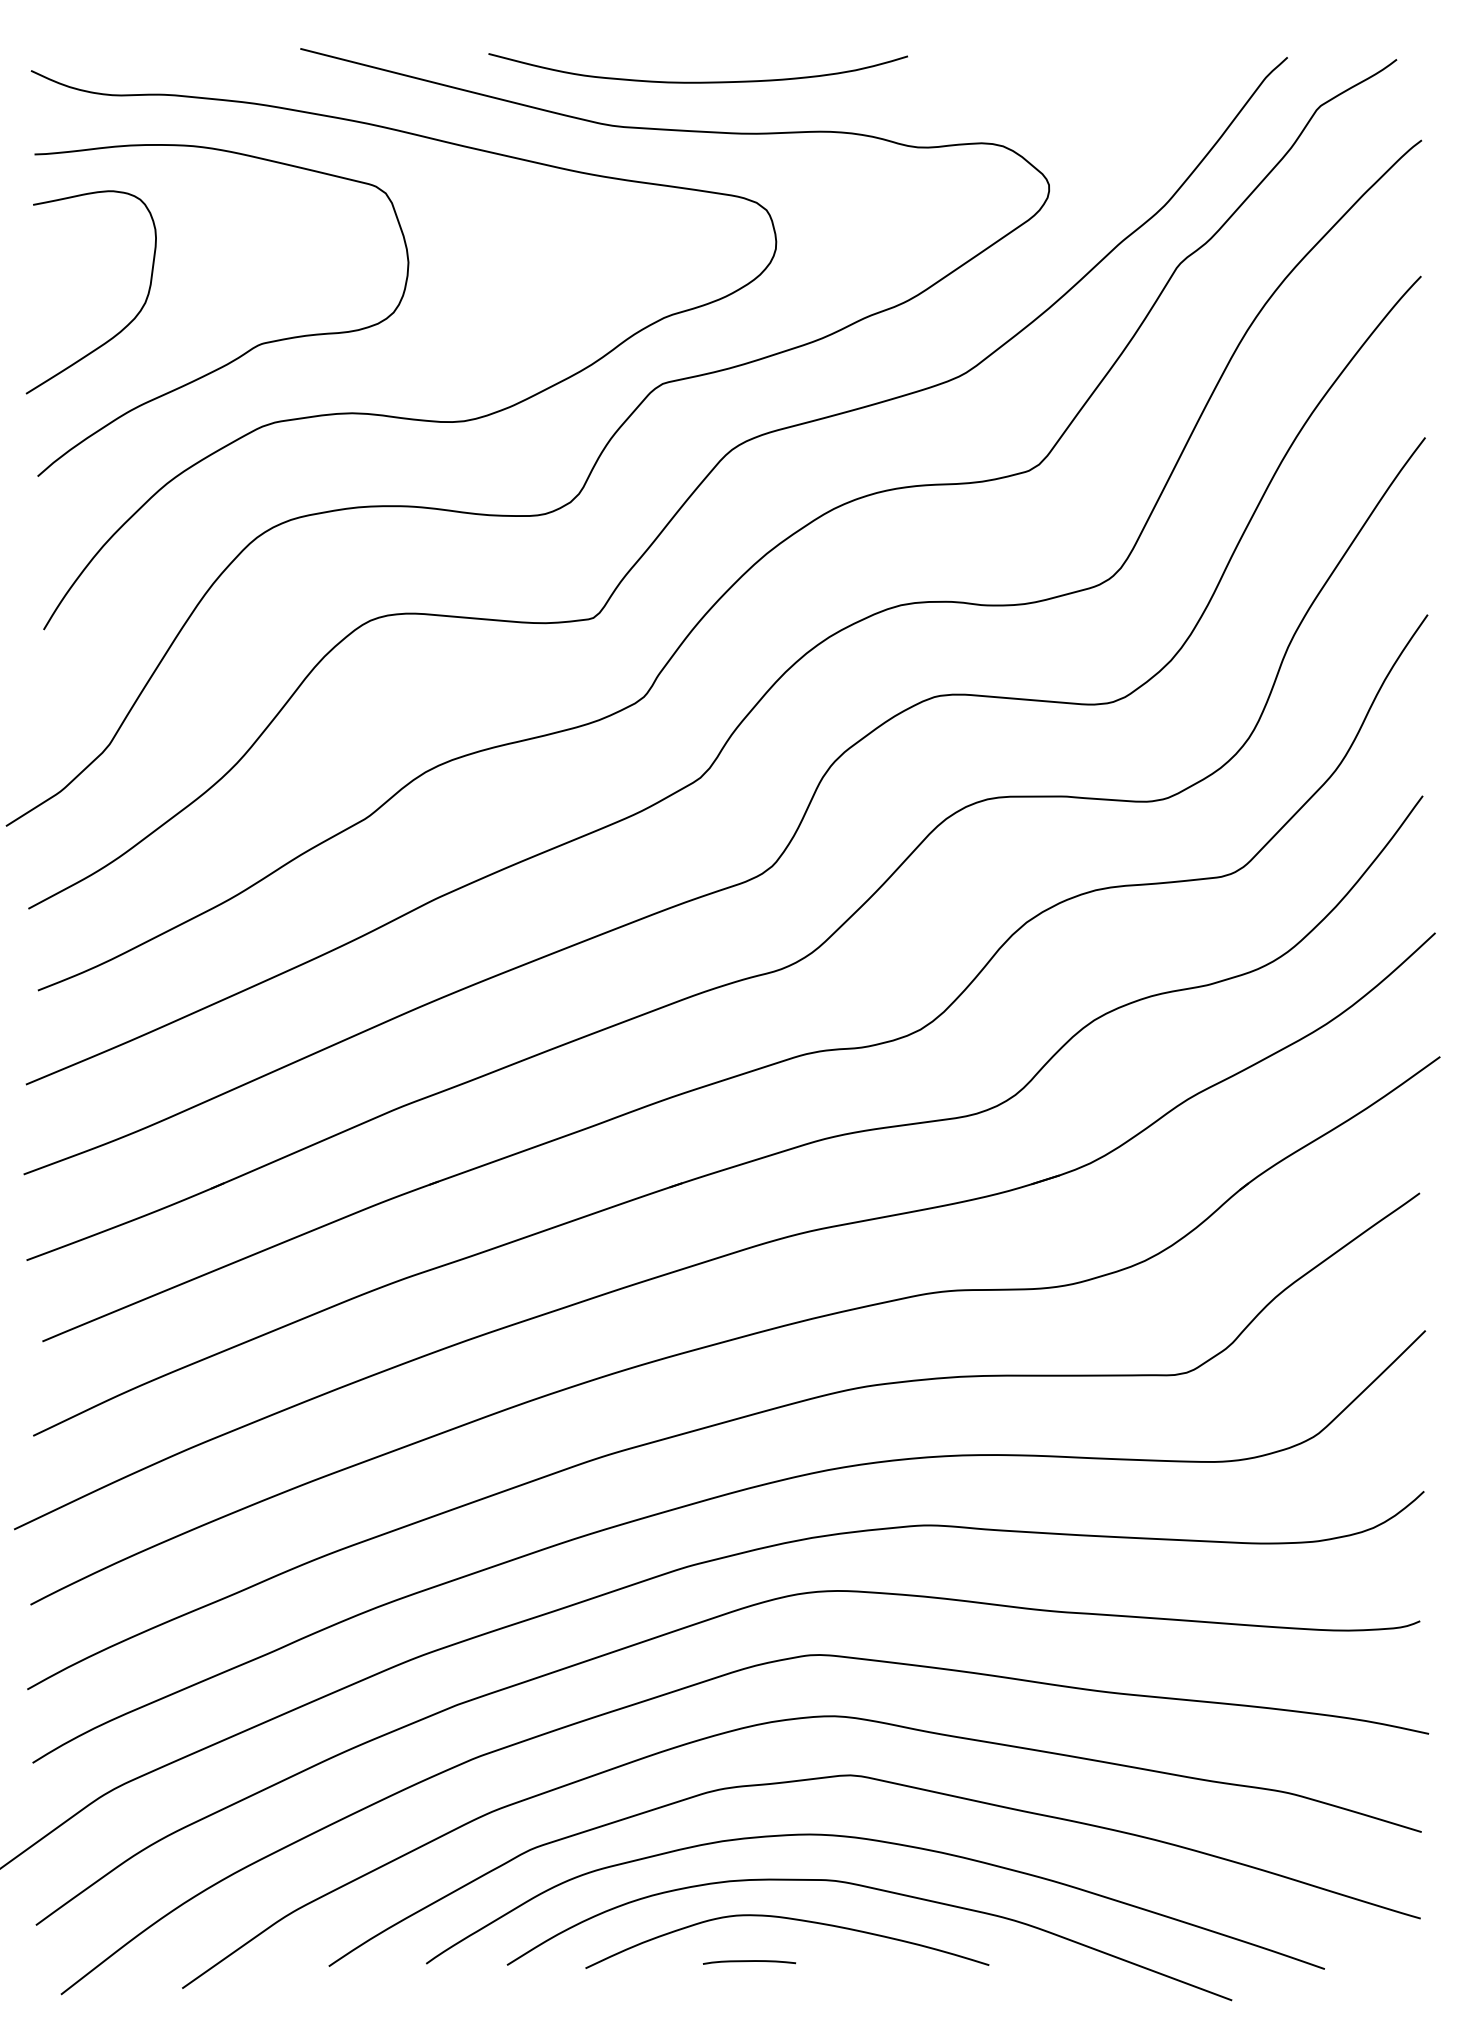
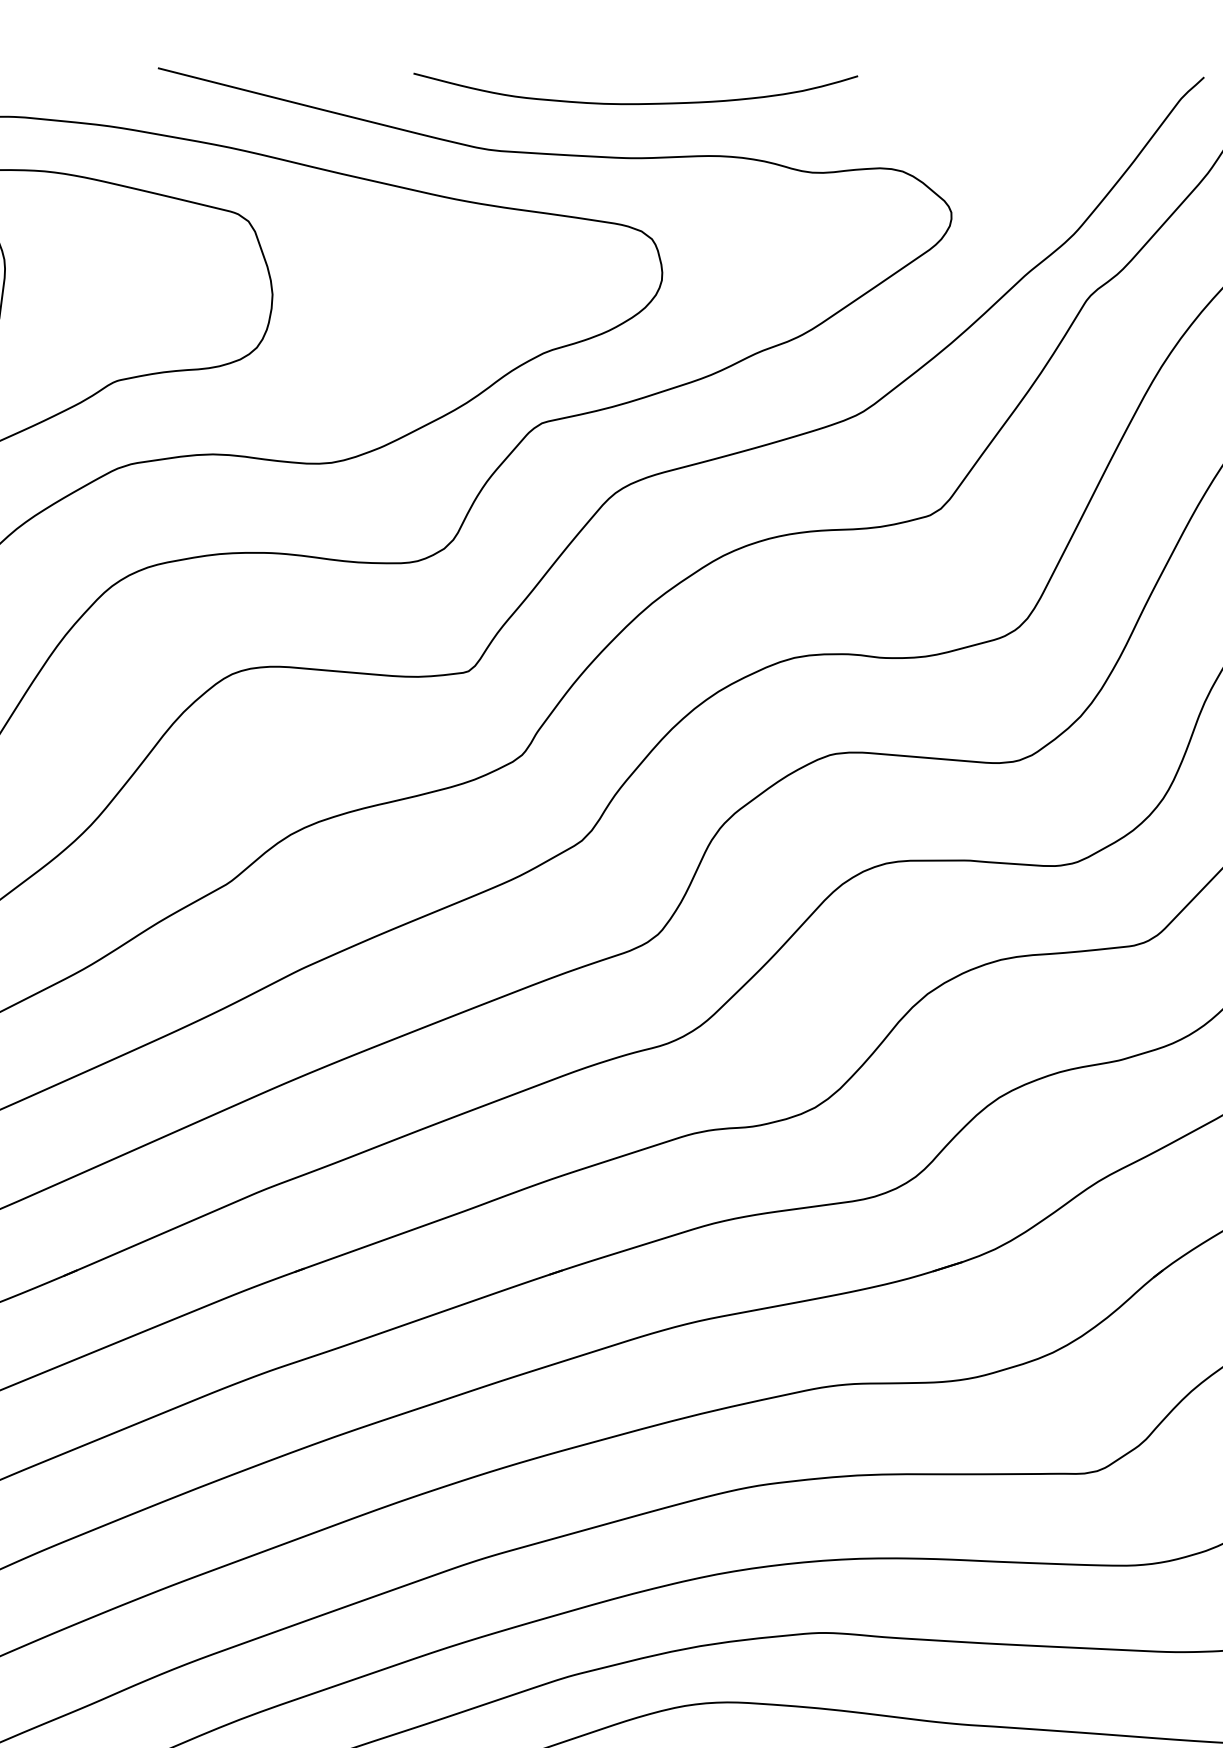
curve: (697, 81) -> (635, 102), moved

